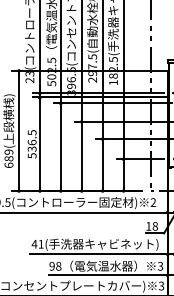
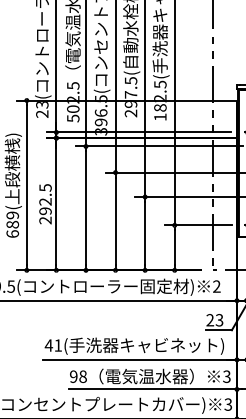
text: (32, 149) -> (45, 211), 536.5 -> 292.5
text: (151, 226) -> (214, 320), 18 -> 23

